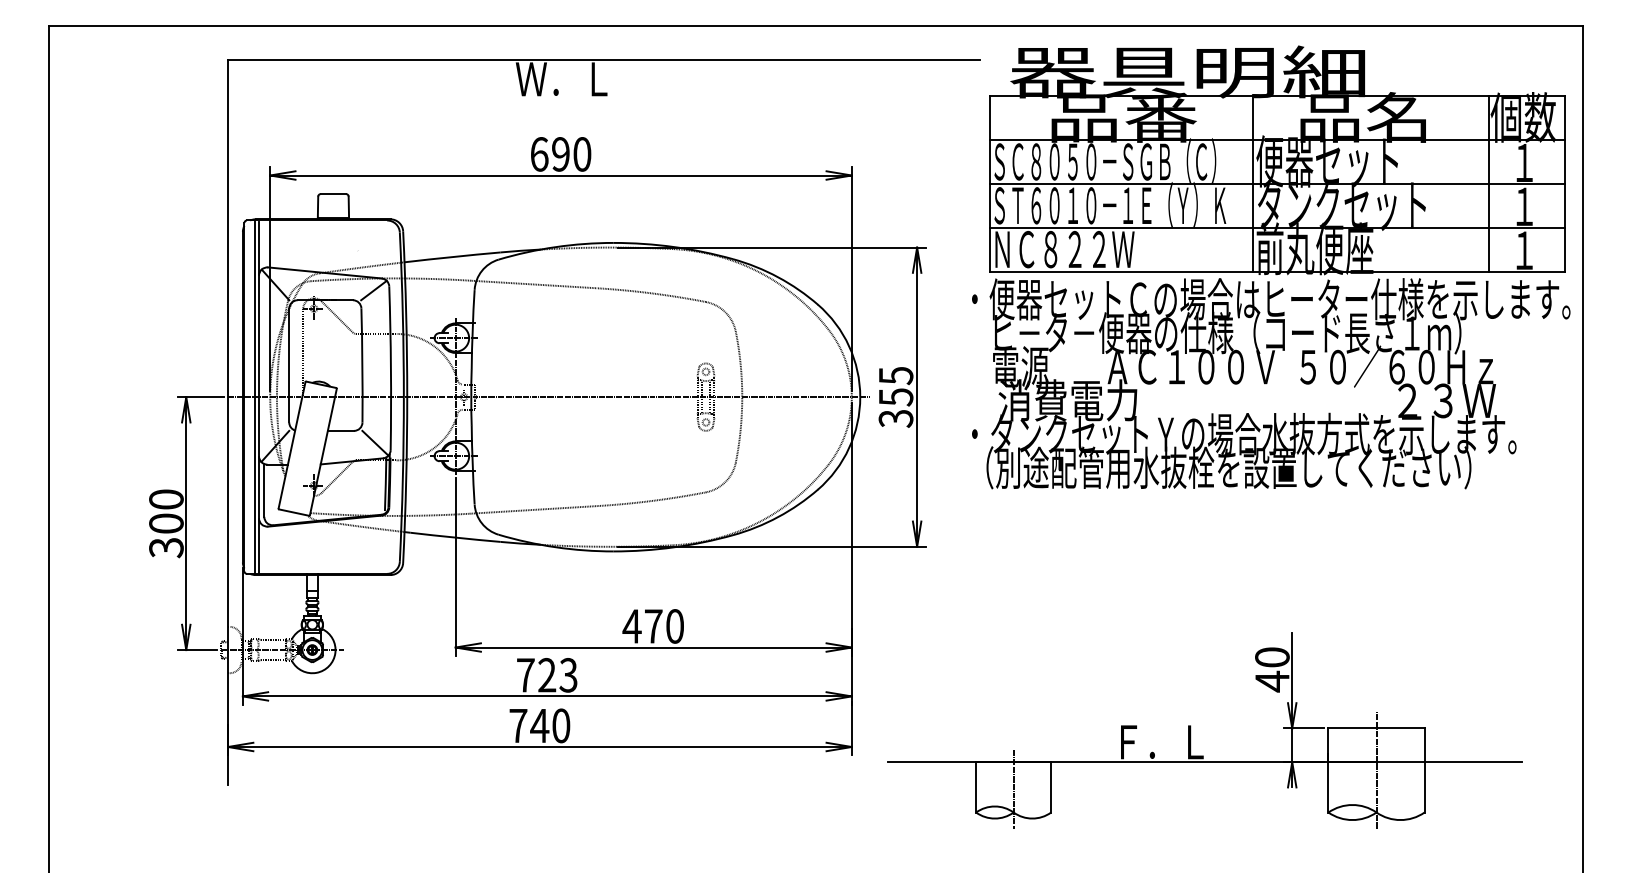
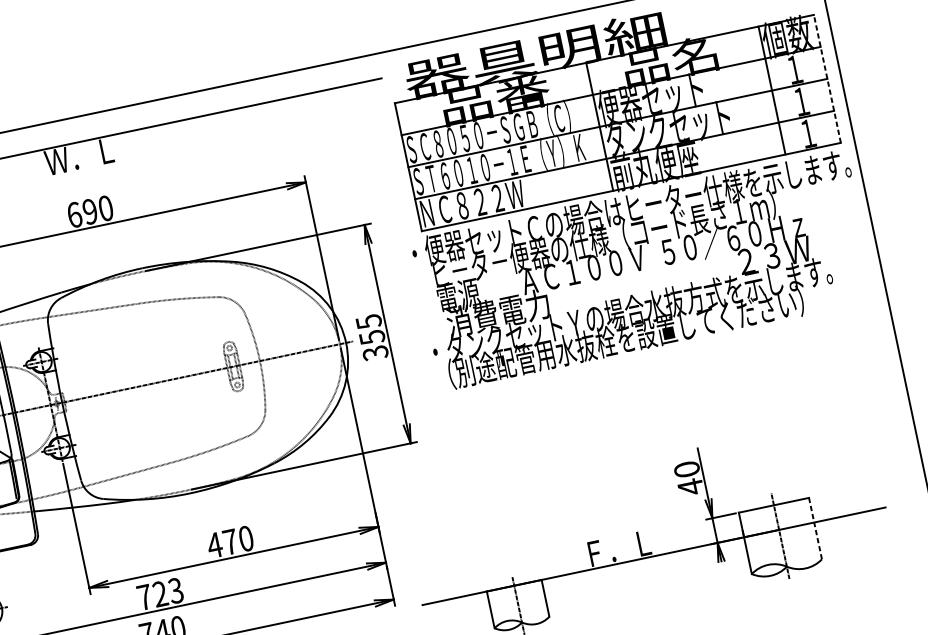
line: (1564, 183) -> (827, 78), solid -> dashed
line: (1424, 770) -> (815, 528), solid -> dashed

